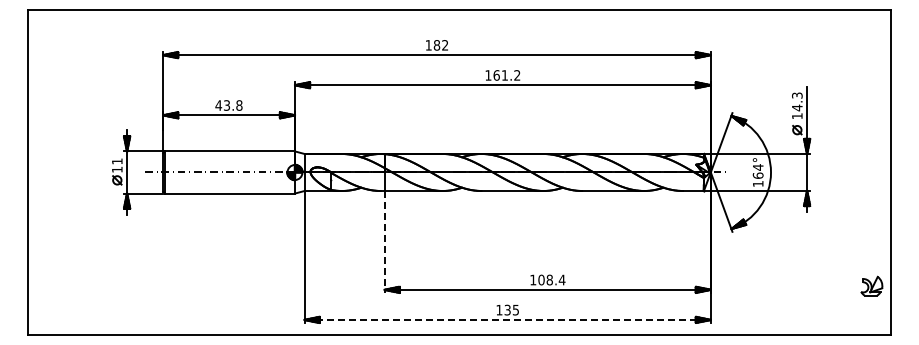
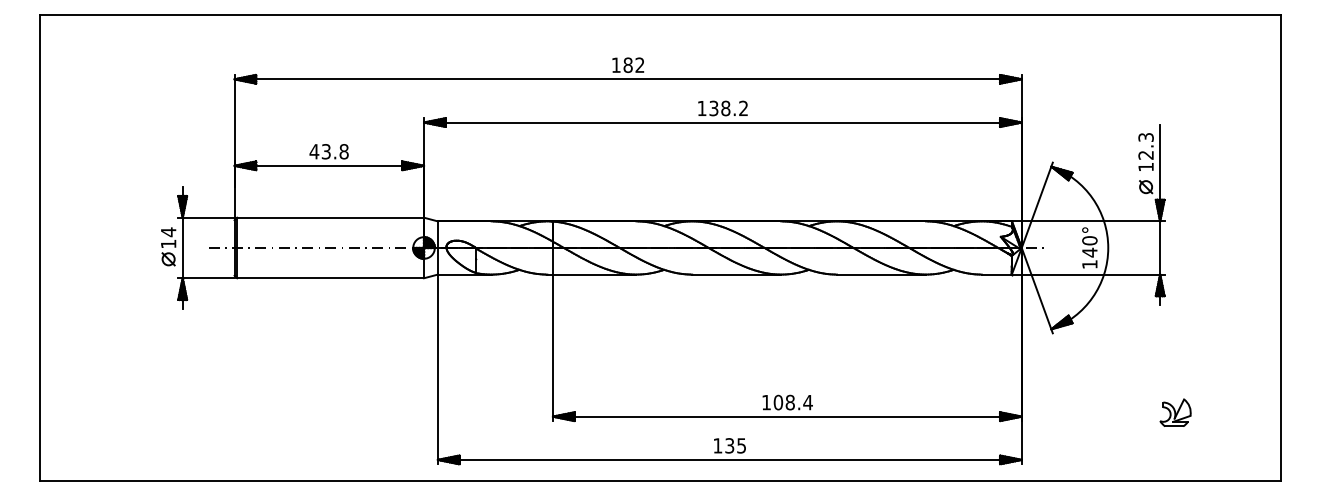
text: (500, 75) -> (719, 108), 161.2 -> 138.2
text: (797, 107) -> (1146, 154), 14.3 -> 12.3
text: (117, 161) -> (168, 232), 11 -> 14
text: (757, 171) -> (1088, 246), 164° -> 140°
line: (384, 241) -> (552, 347), dashed -> solid
part: (871, 285) -> (1175, 411), moved
line: (508, 319) -> (730, 459), dashed -> solid

